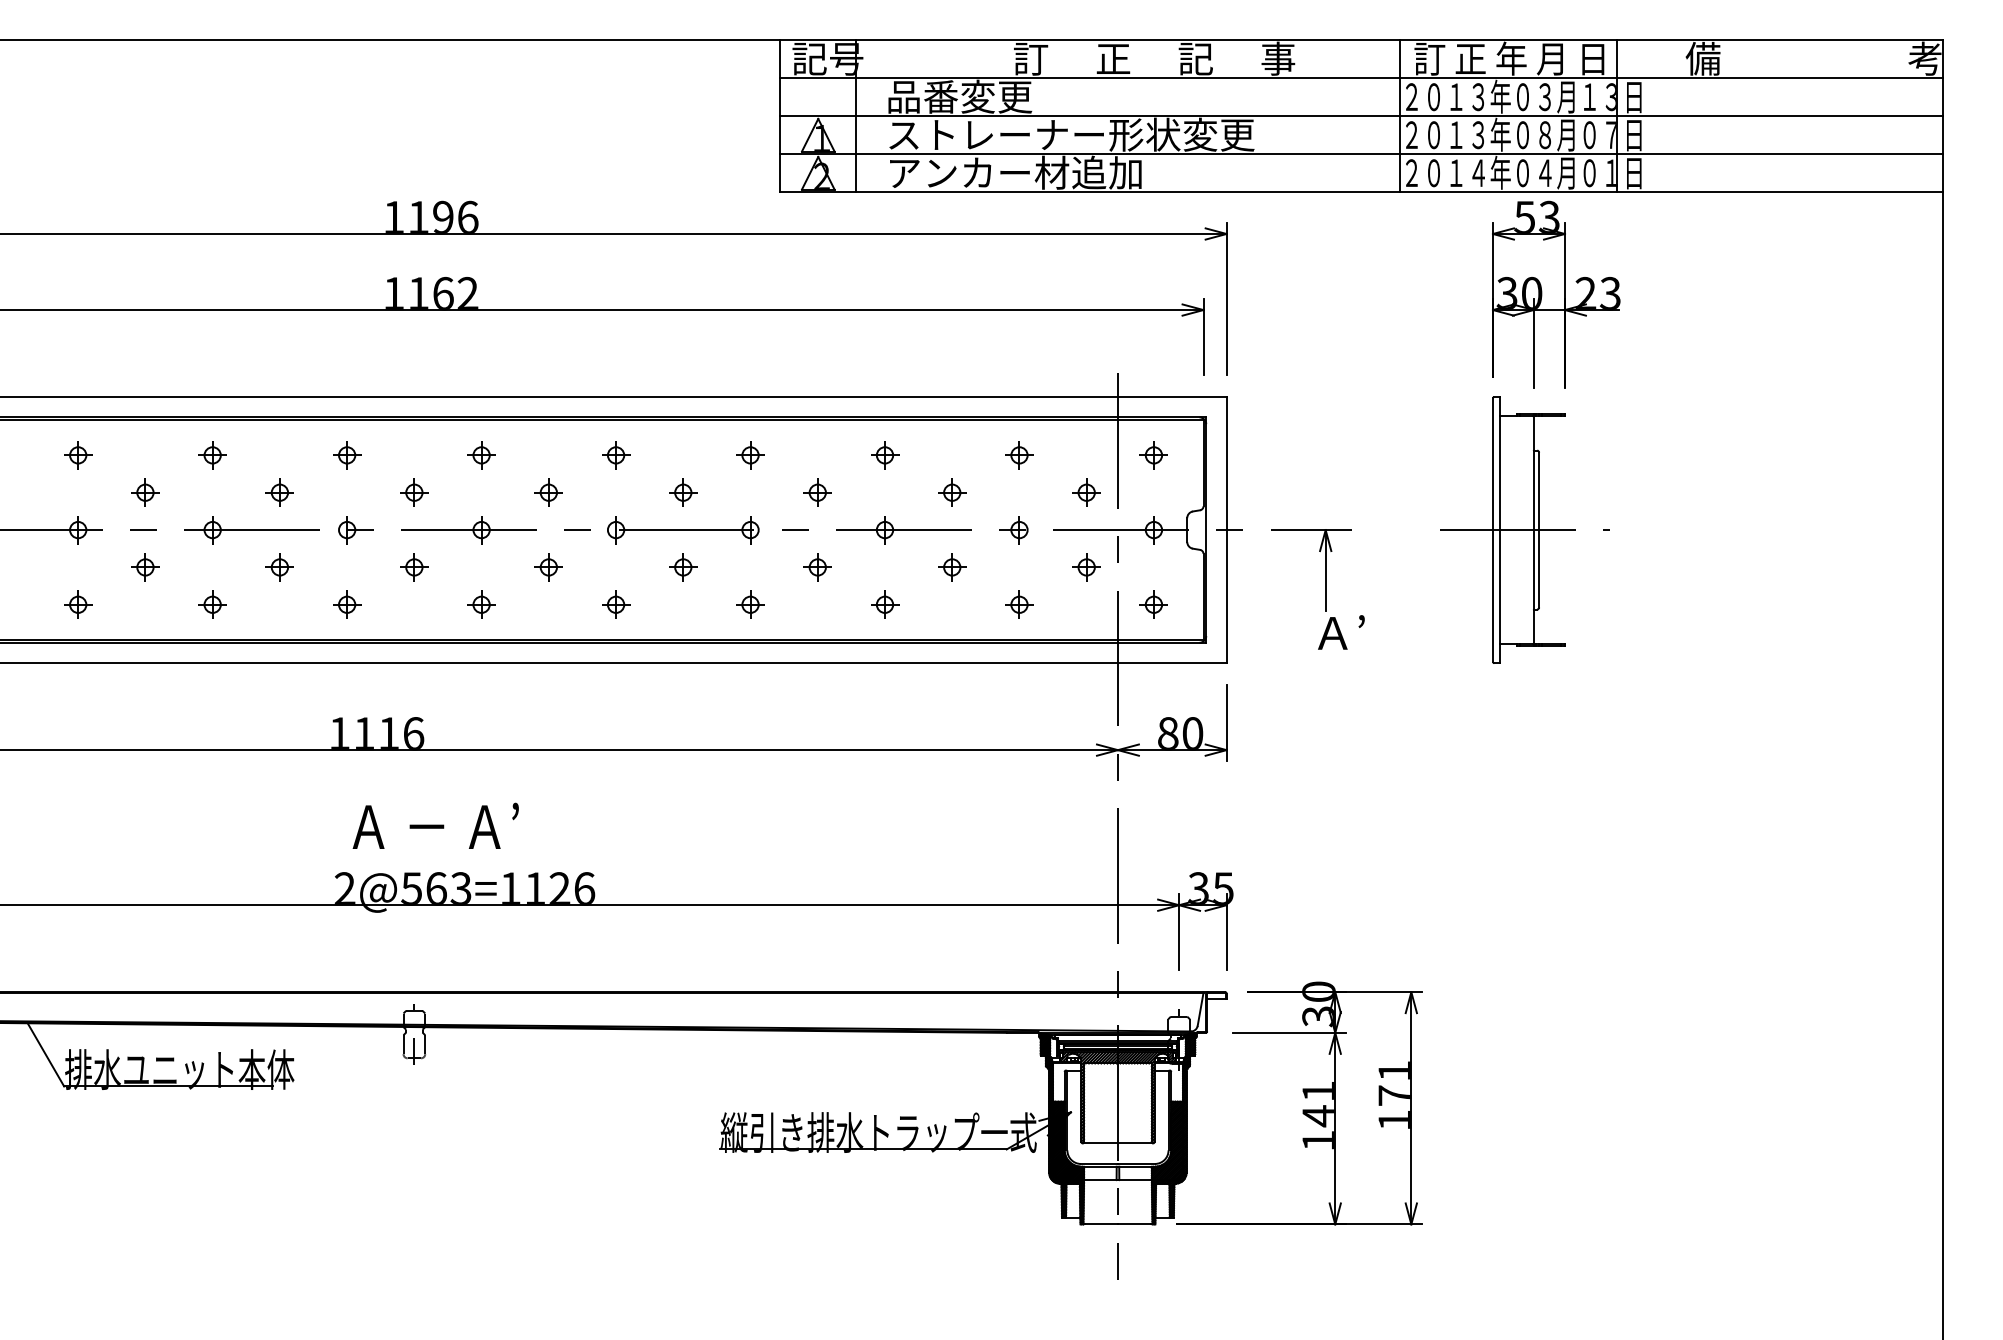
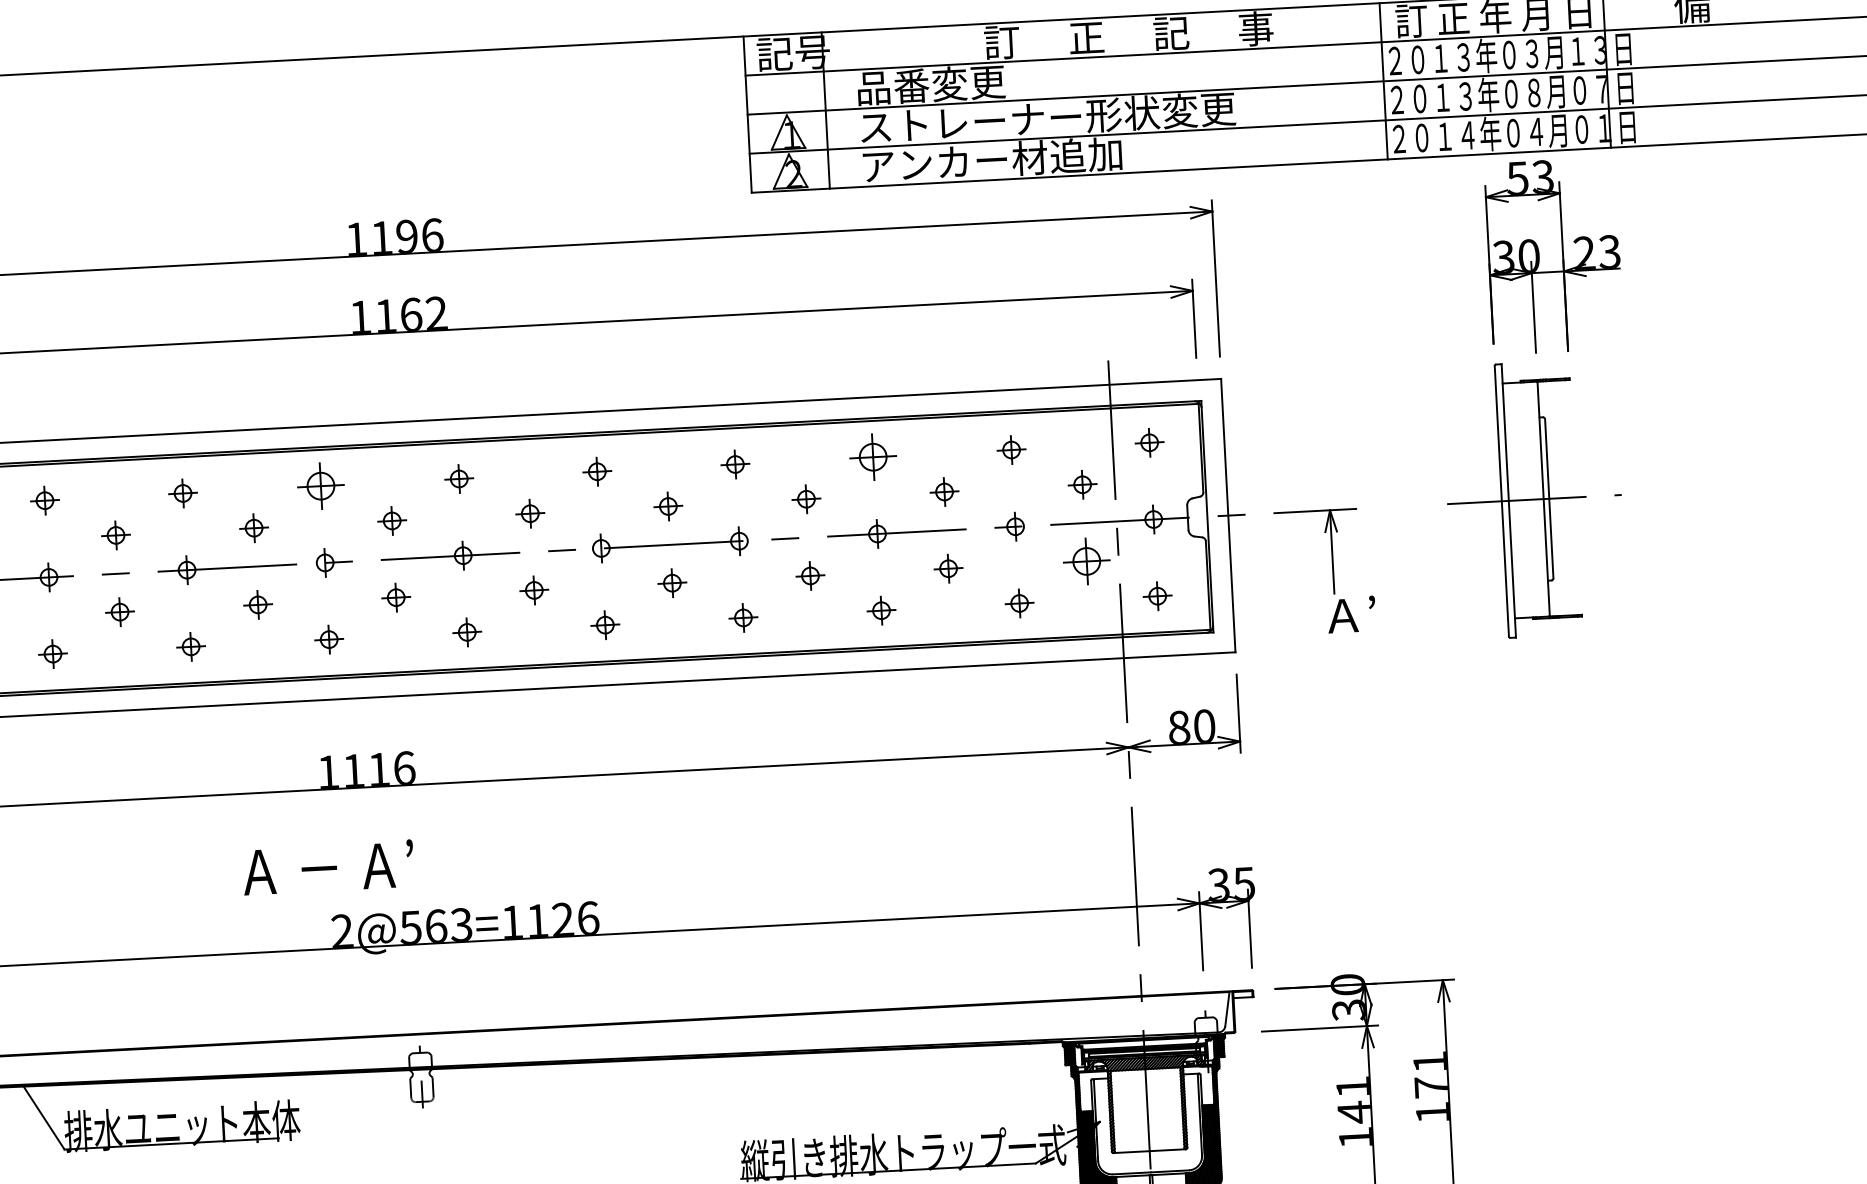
part: (347, 455) -> (321, 486), size x1.6
part: (885, 455) -> (873, 457), size x1.6
part: (1086, 567) -> (1086, 561), size x1.6
text: (435, 825) -> (328, 866), moved

